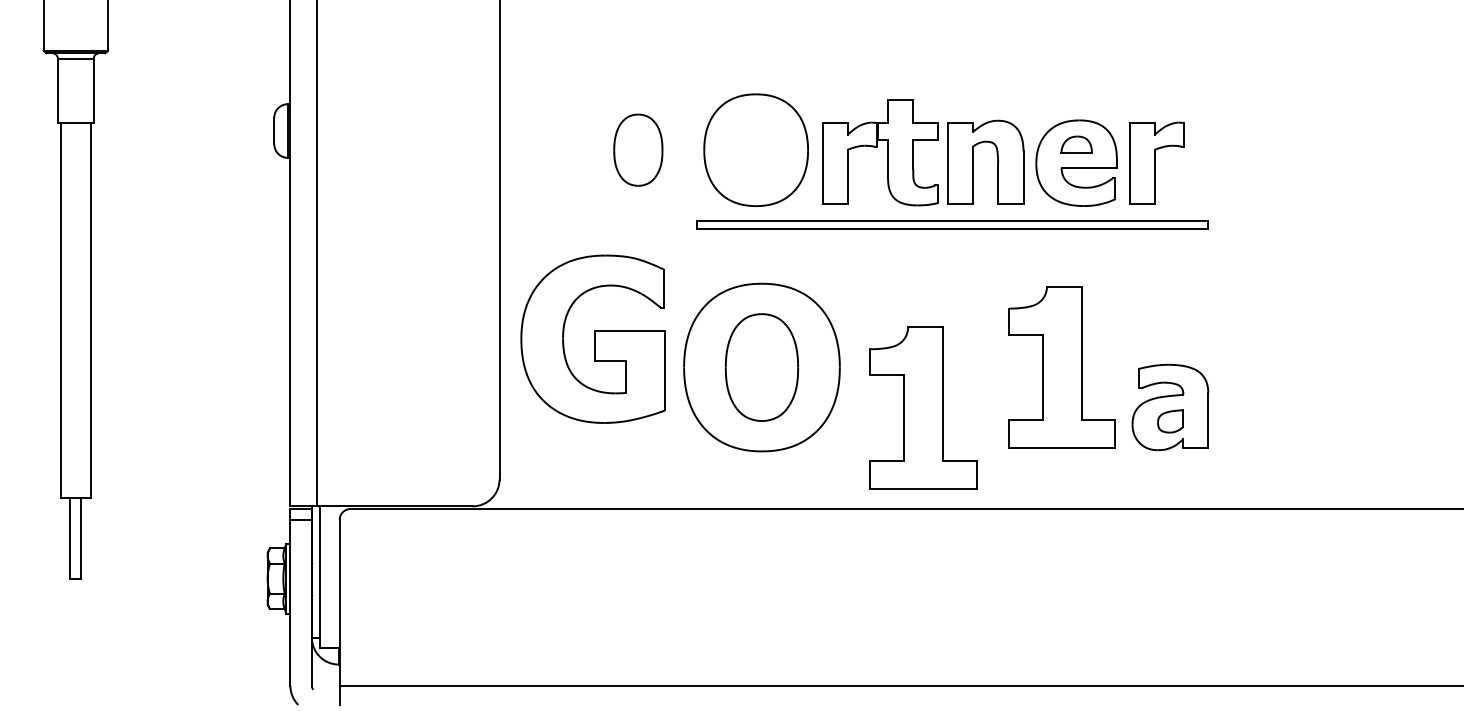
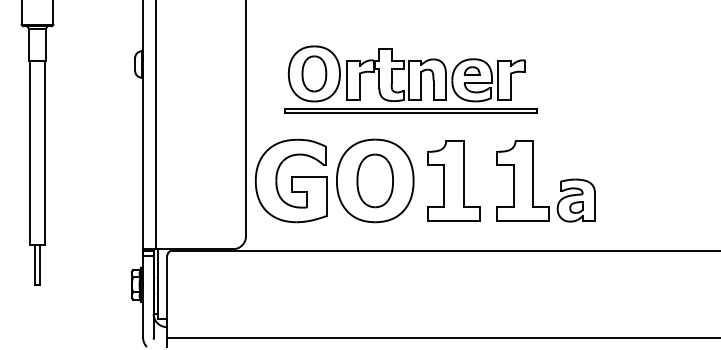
part: (951, 161) -> (410, 79), moved
part: (591, 338) -> (290, 180), moved
part: (922, 407) -> (453, 180), moved

